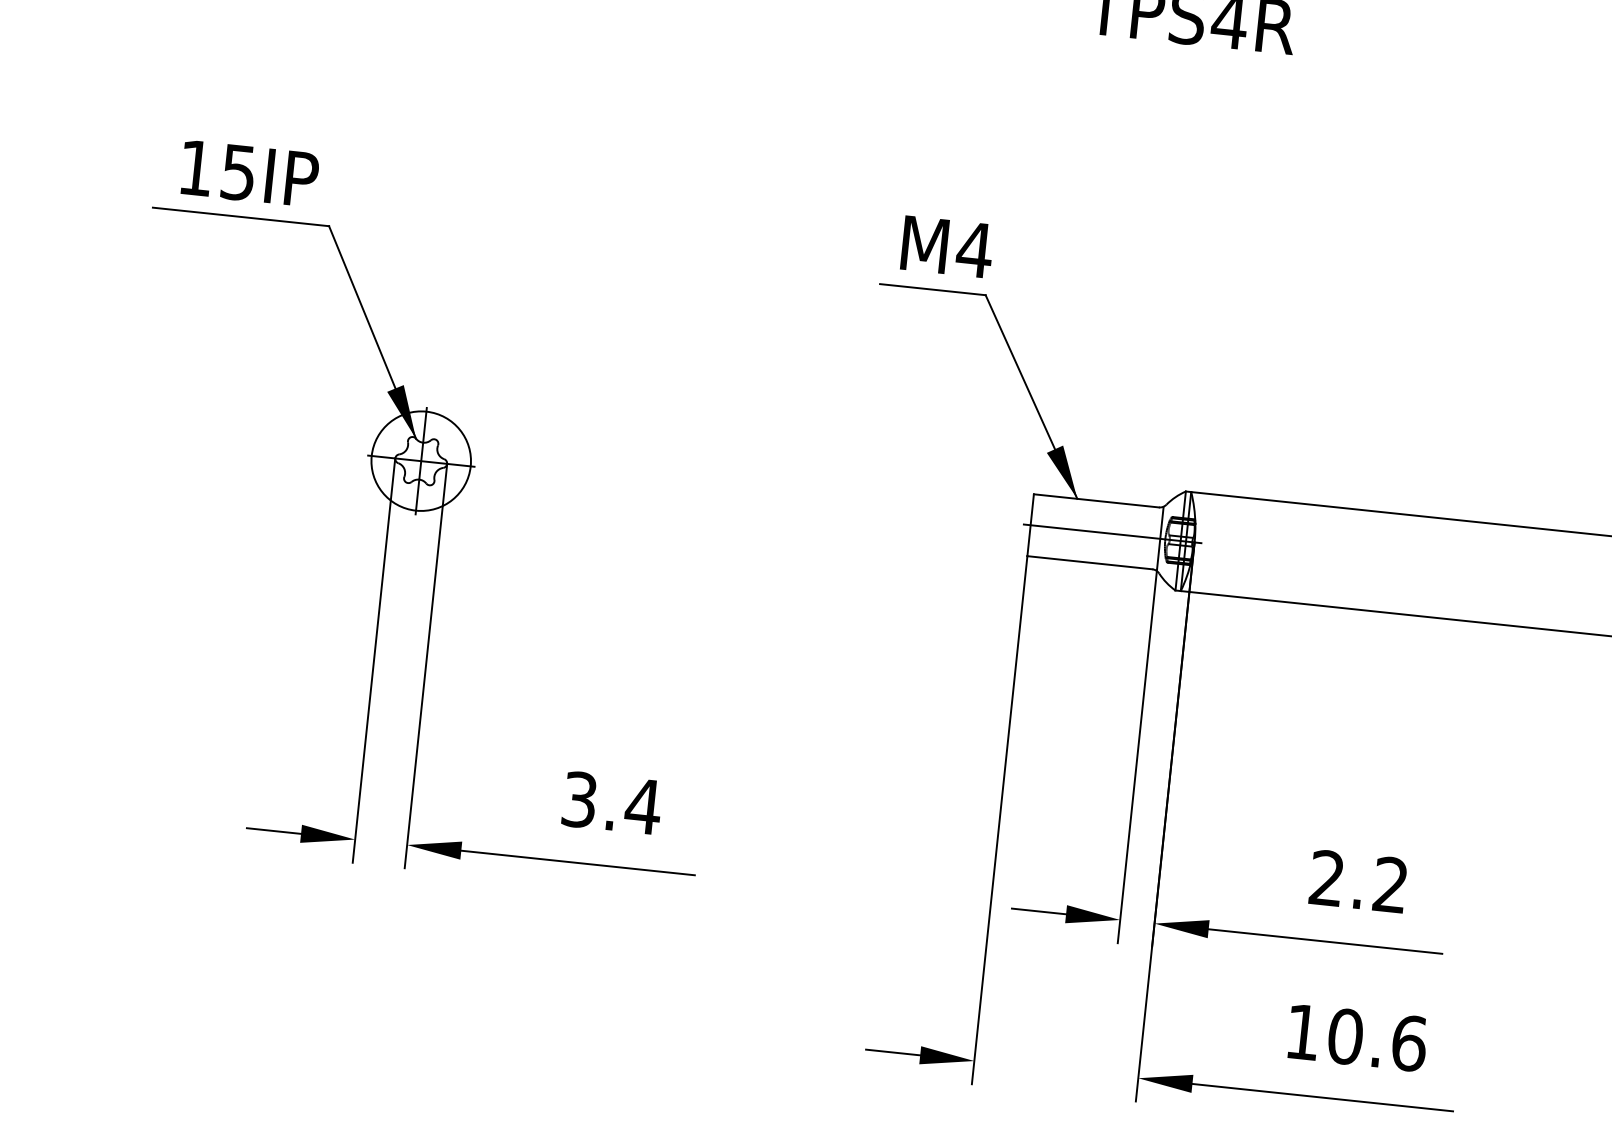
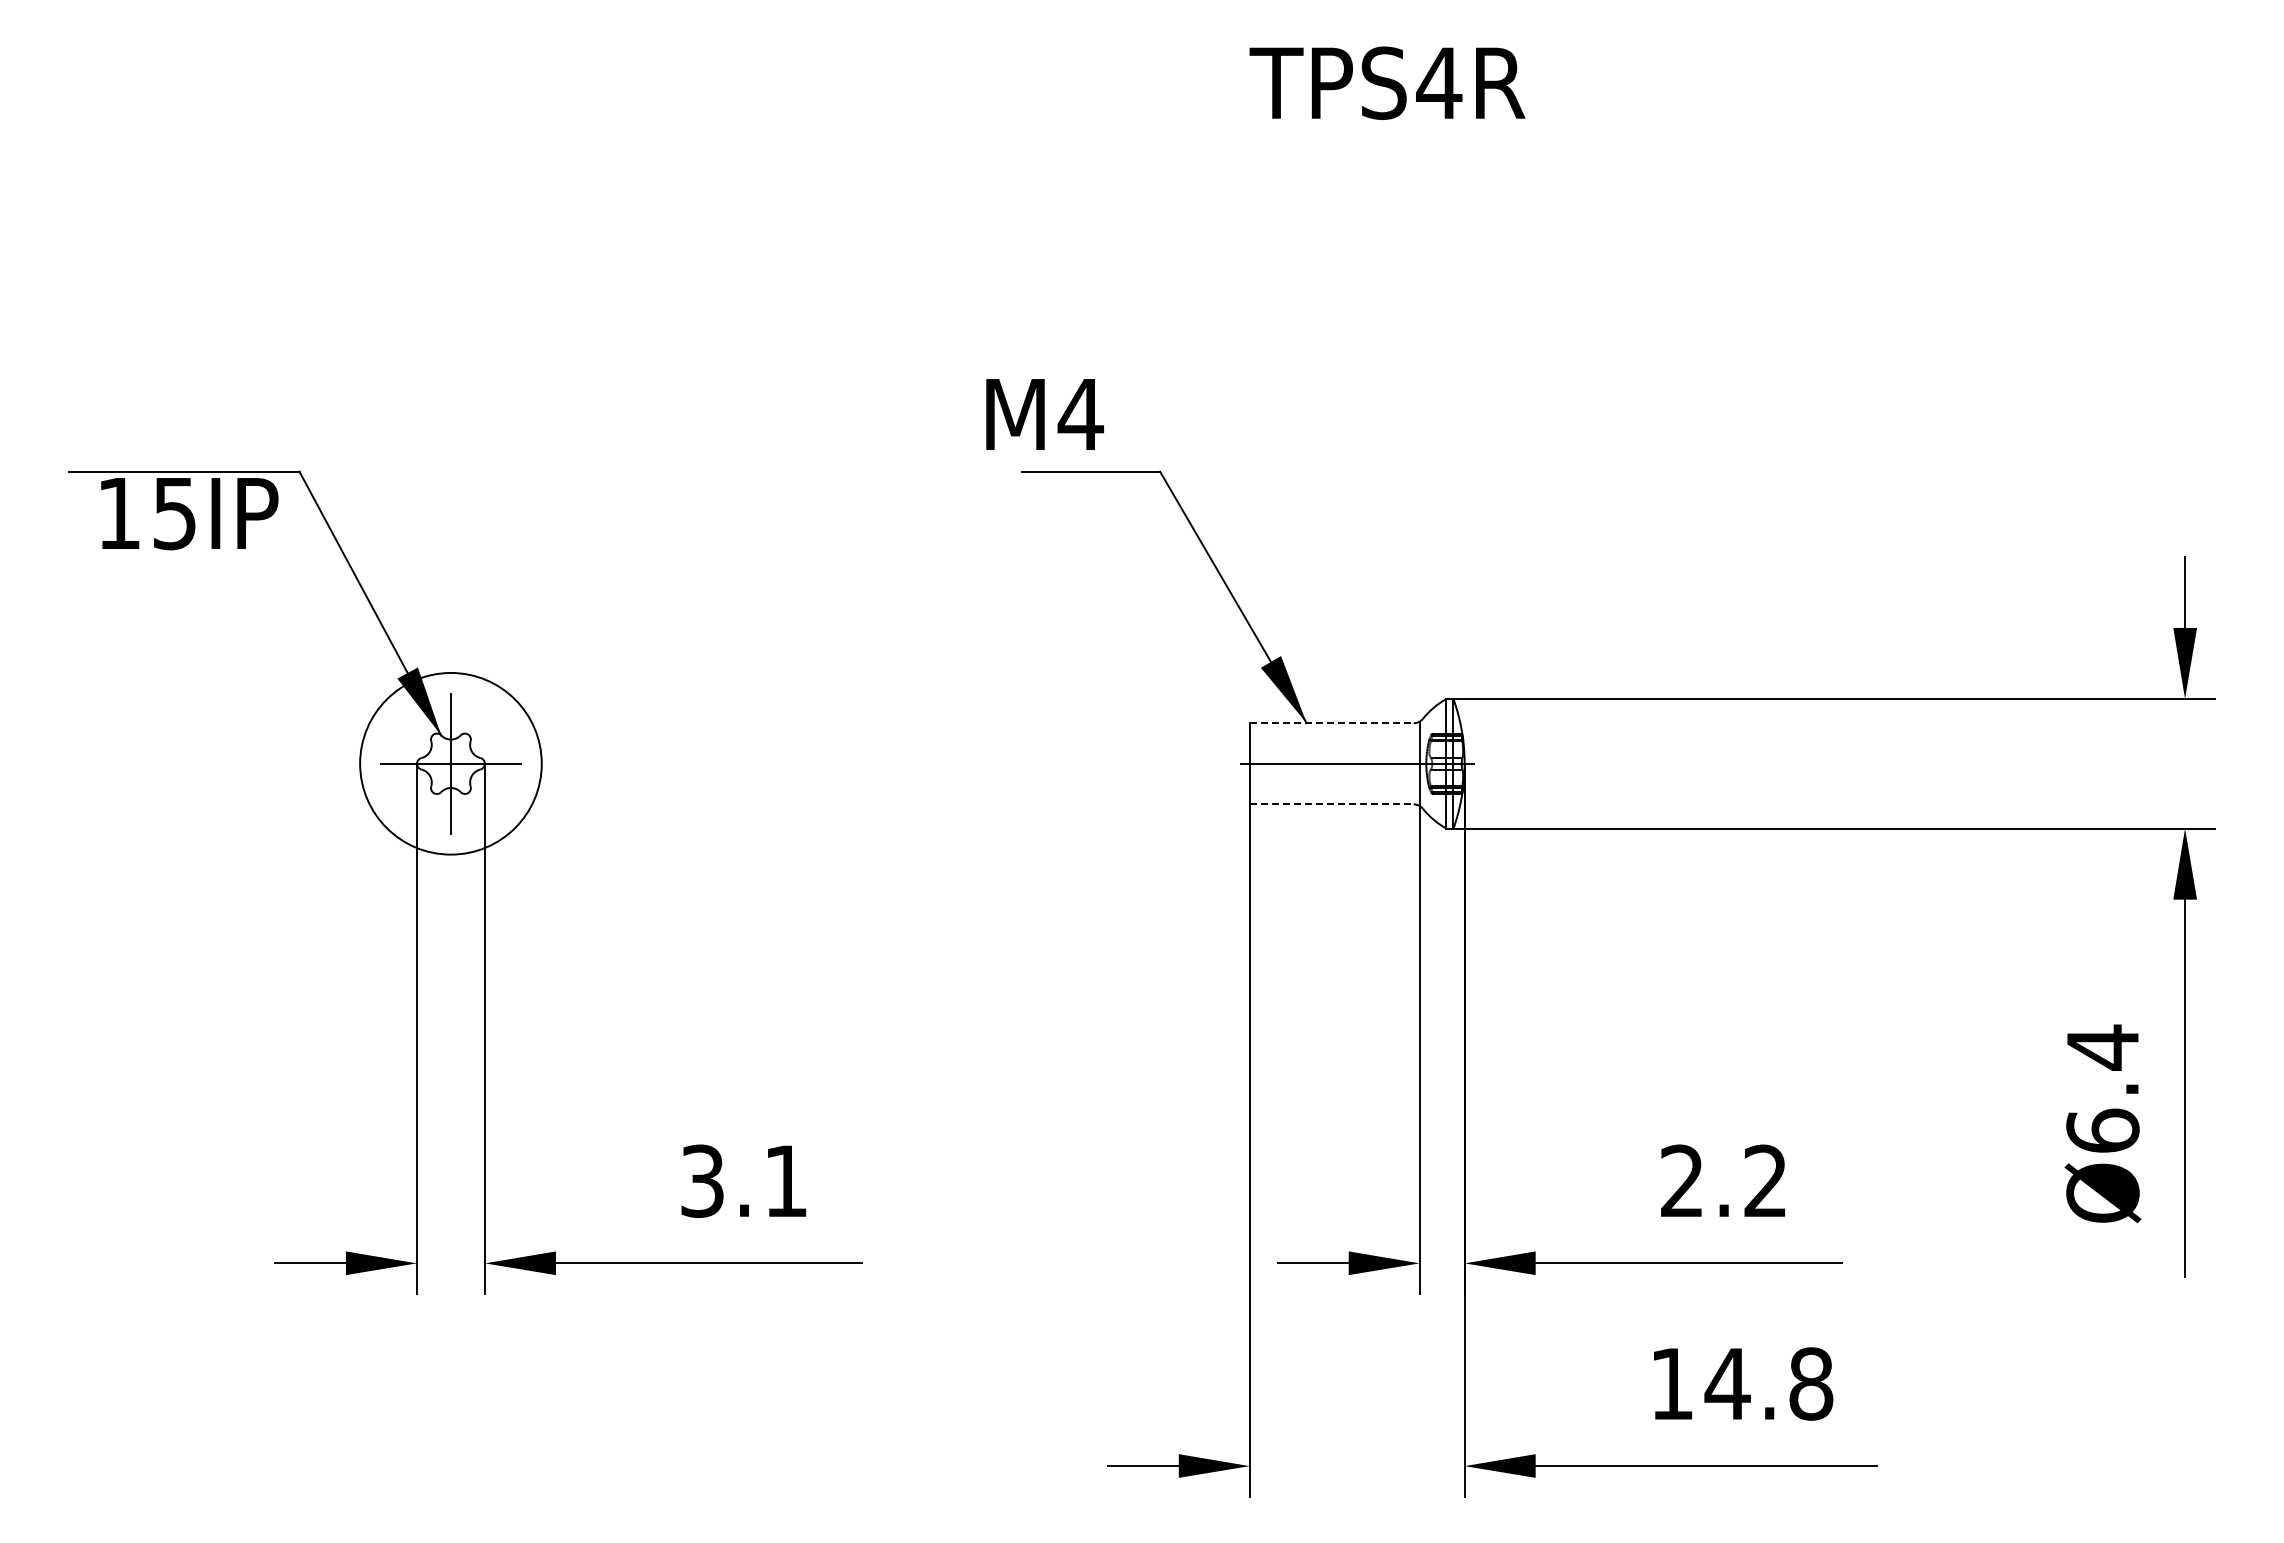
text: (249, 174) -> (189, 514), moved
text: (947, 247) -> (1044, 414), moved
circle: (420, 460) -> (450, 763), size x1.4
line: (1096, 501) -> (1331, 723), solid -> dashed
line: (1089, 562) -> (1331, 804), solid -> dashed
text: (643, 805) -> (785, 1180), 3.4 -> 3.1
text: (1376, 1039) -> (1768, 1383), 10.6 -> 14.8

